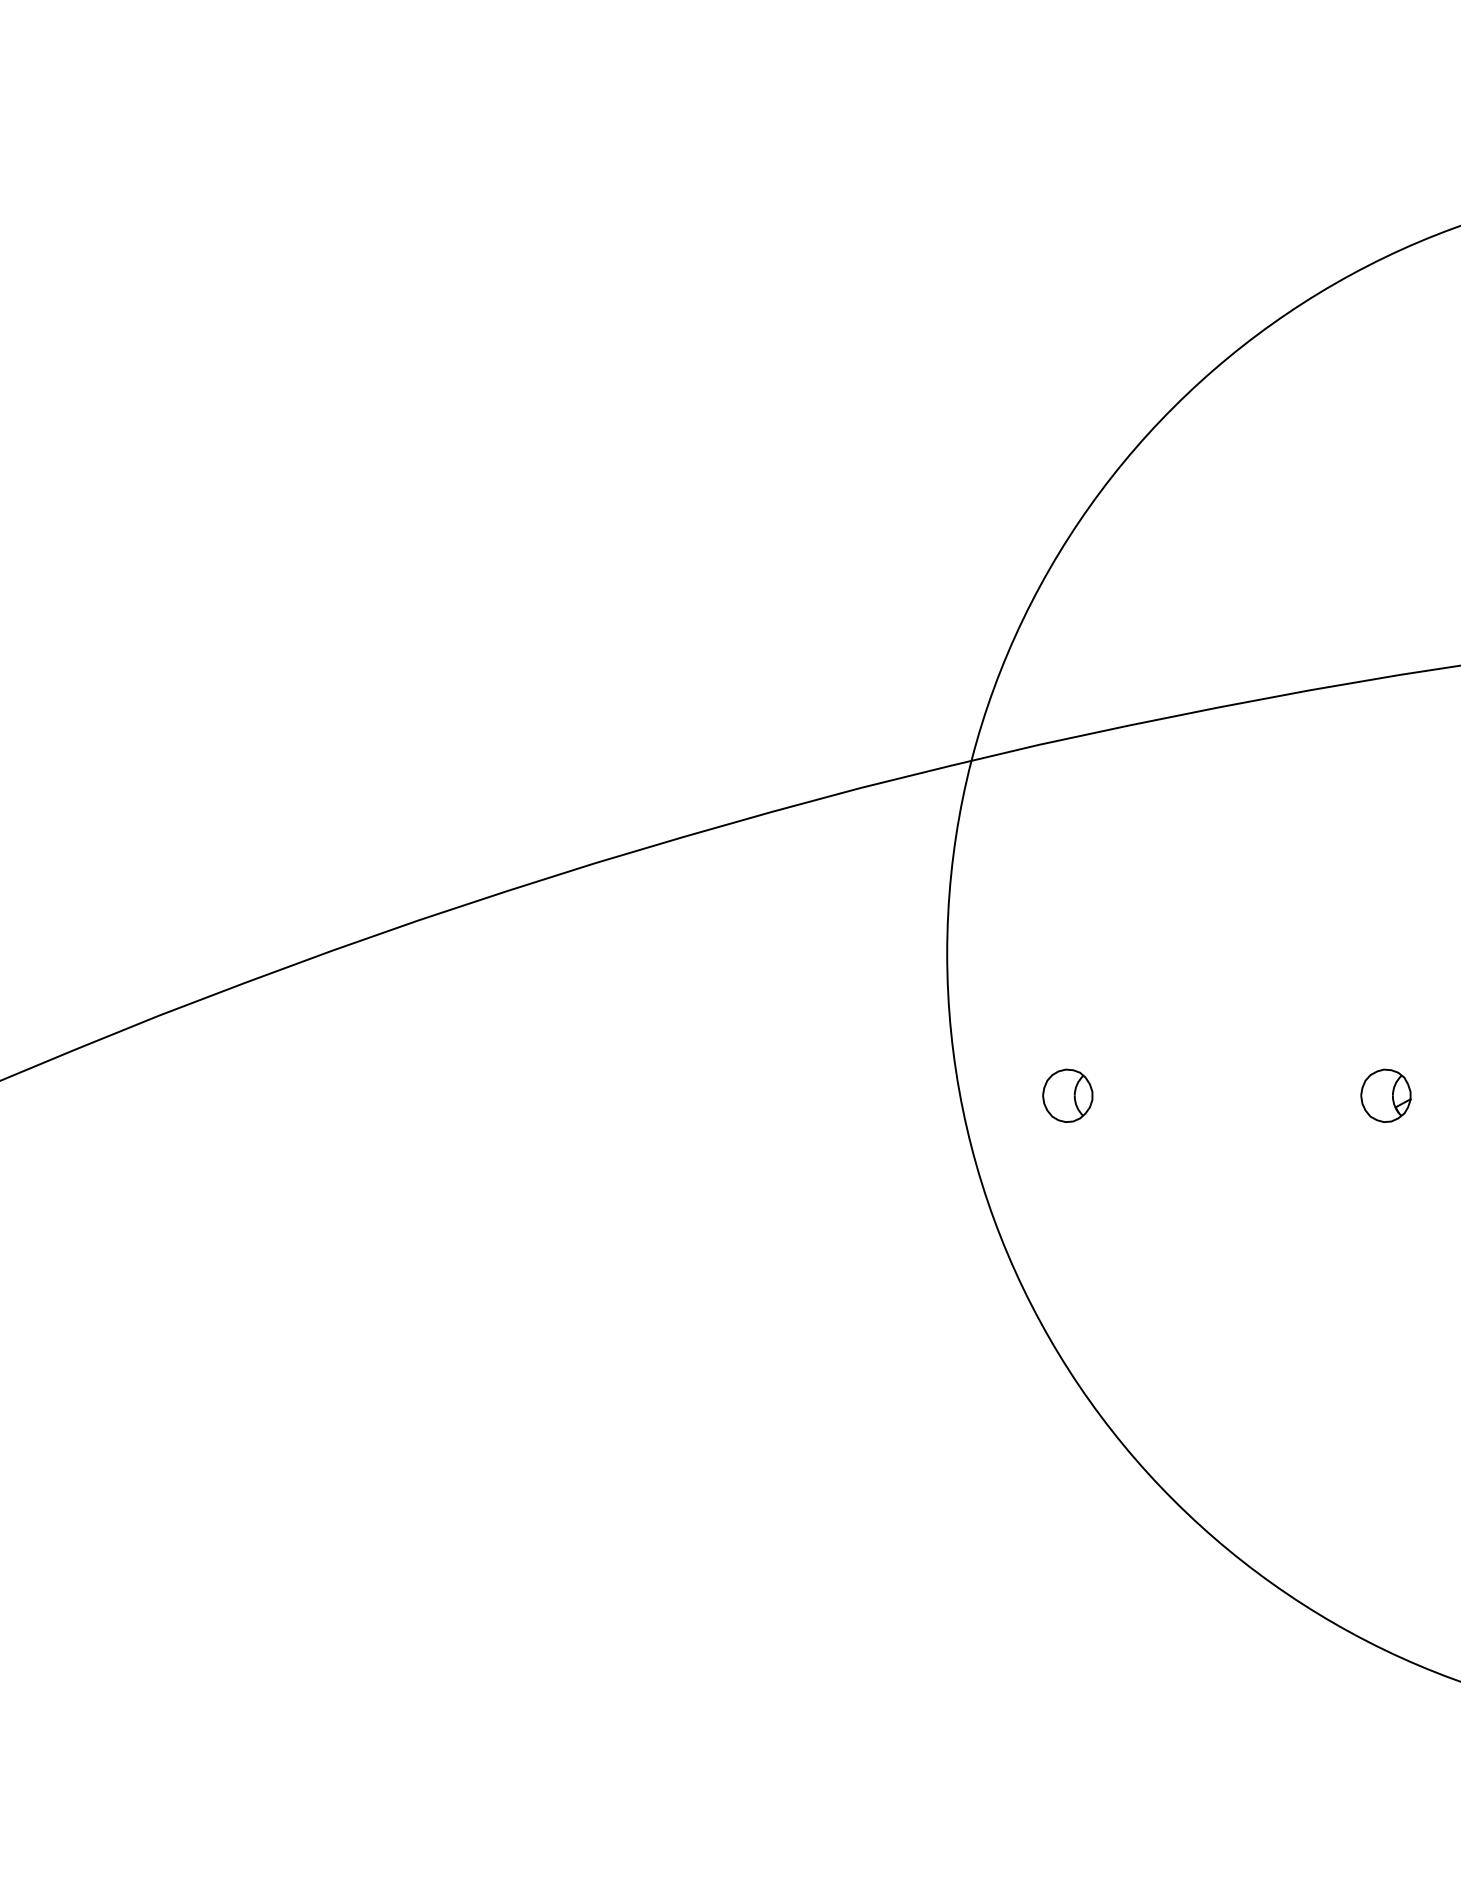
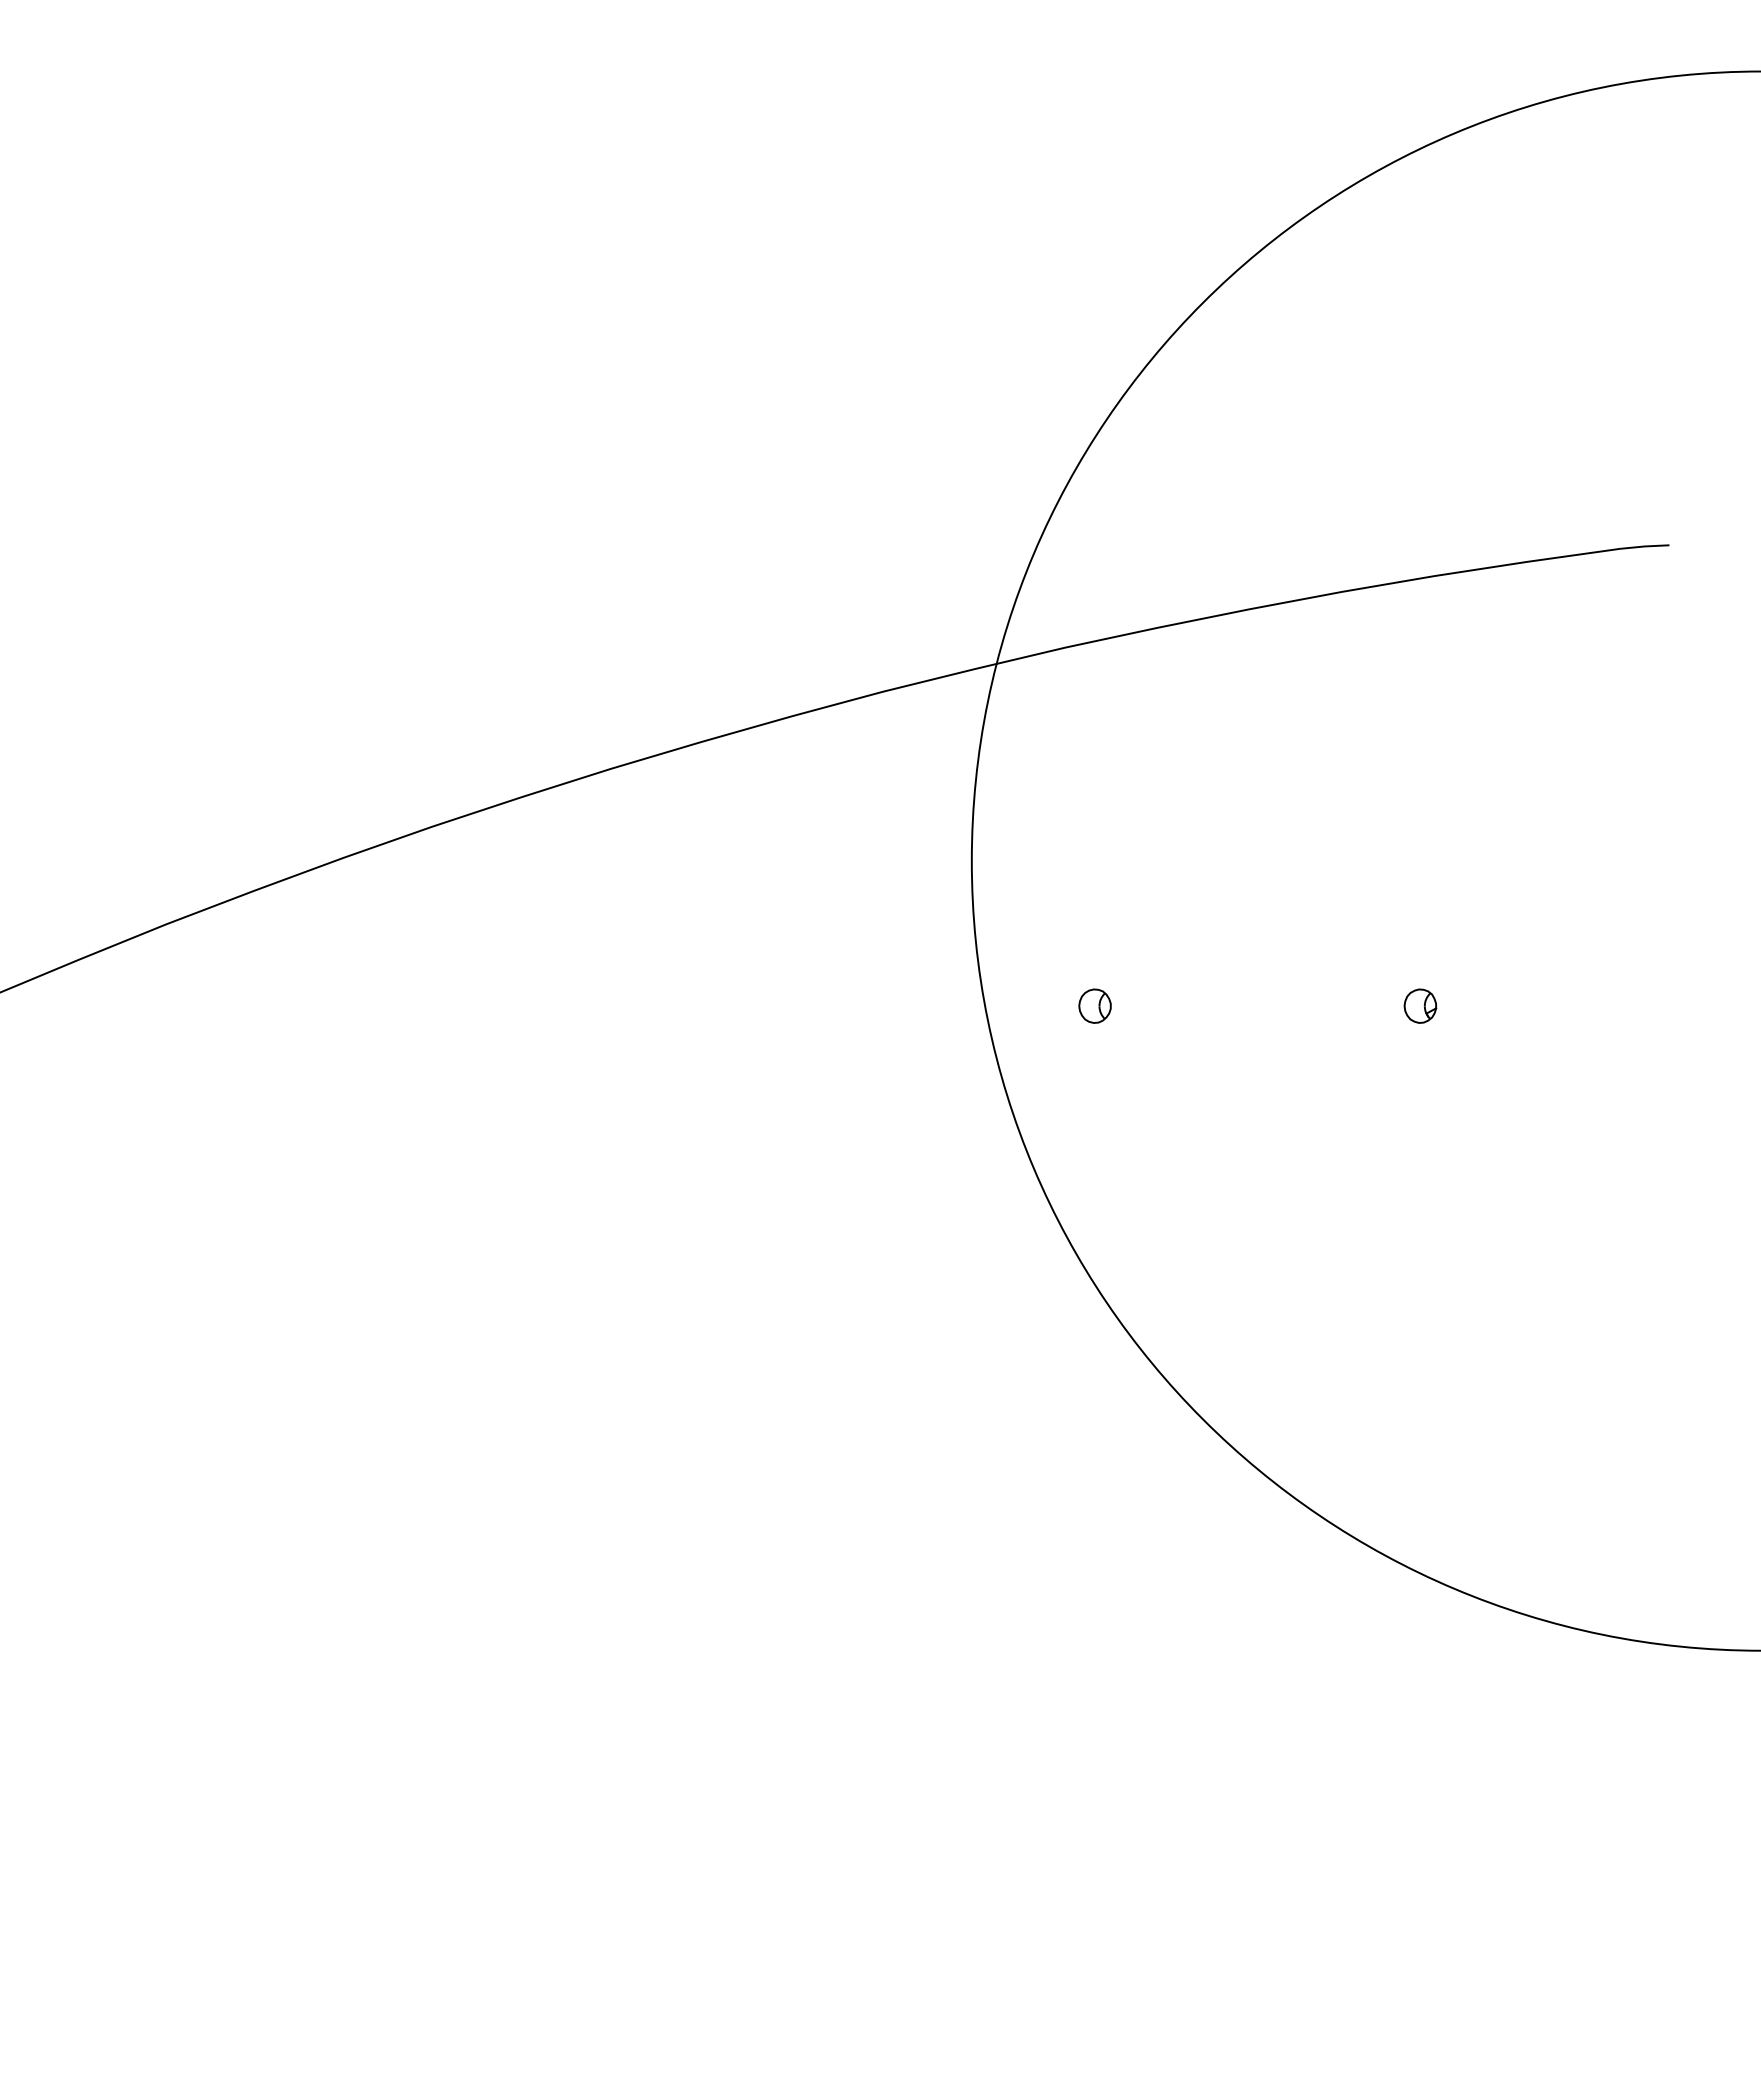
part: (1067, 1095) -> (1094, 1005), size x0.62
part: (1386, 1095) -> (1420, 1005), size x0.62

